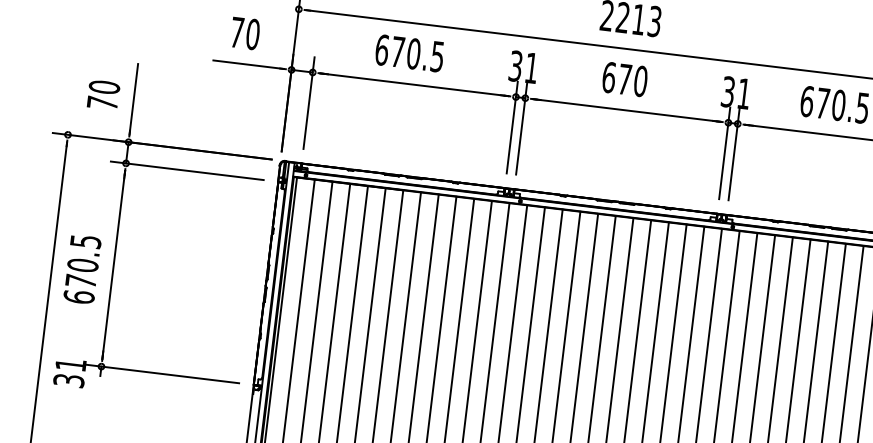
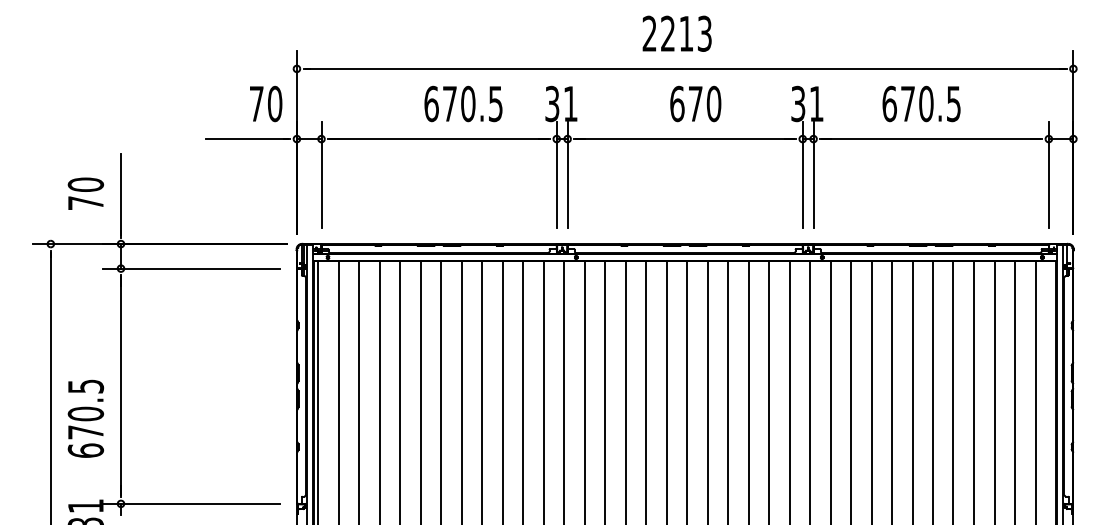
text: (245, 33) -> (266, 103), moved
text: (409, 53) -> (463, 103), moved
text: (624, 79) -> (695, 103), moved
text: (82, 269) -> (85, 418), moved

